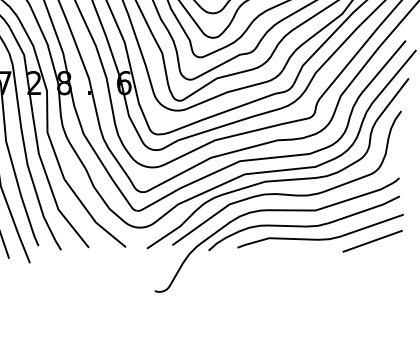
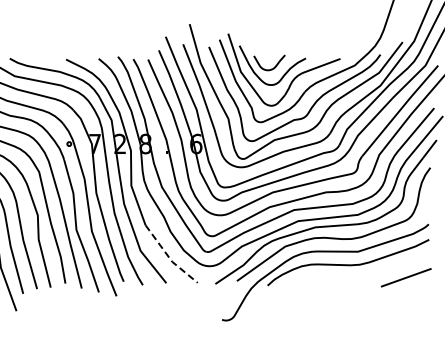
line: (91, 217) -> (168, 257), solid -> dashed
curve: (319, 238) -> (361, 275), removed

